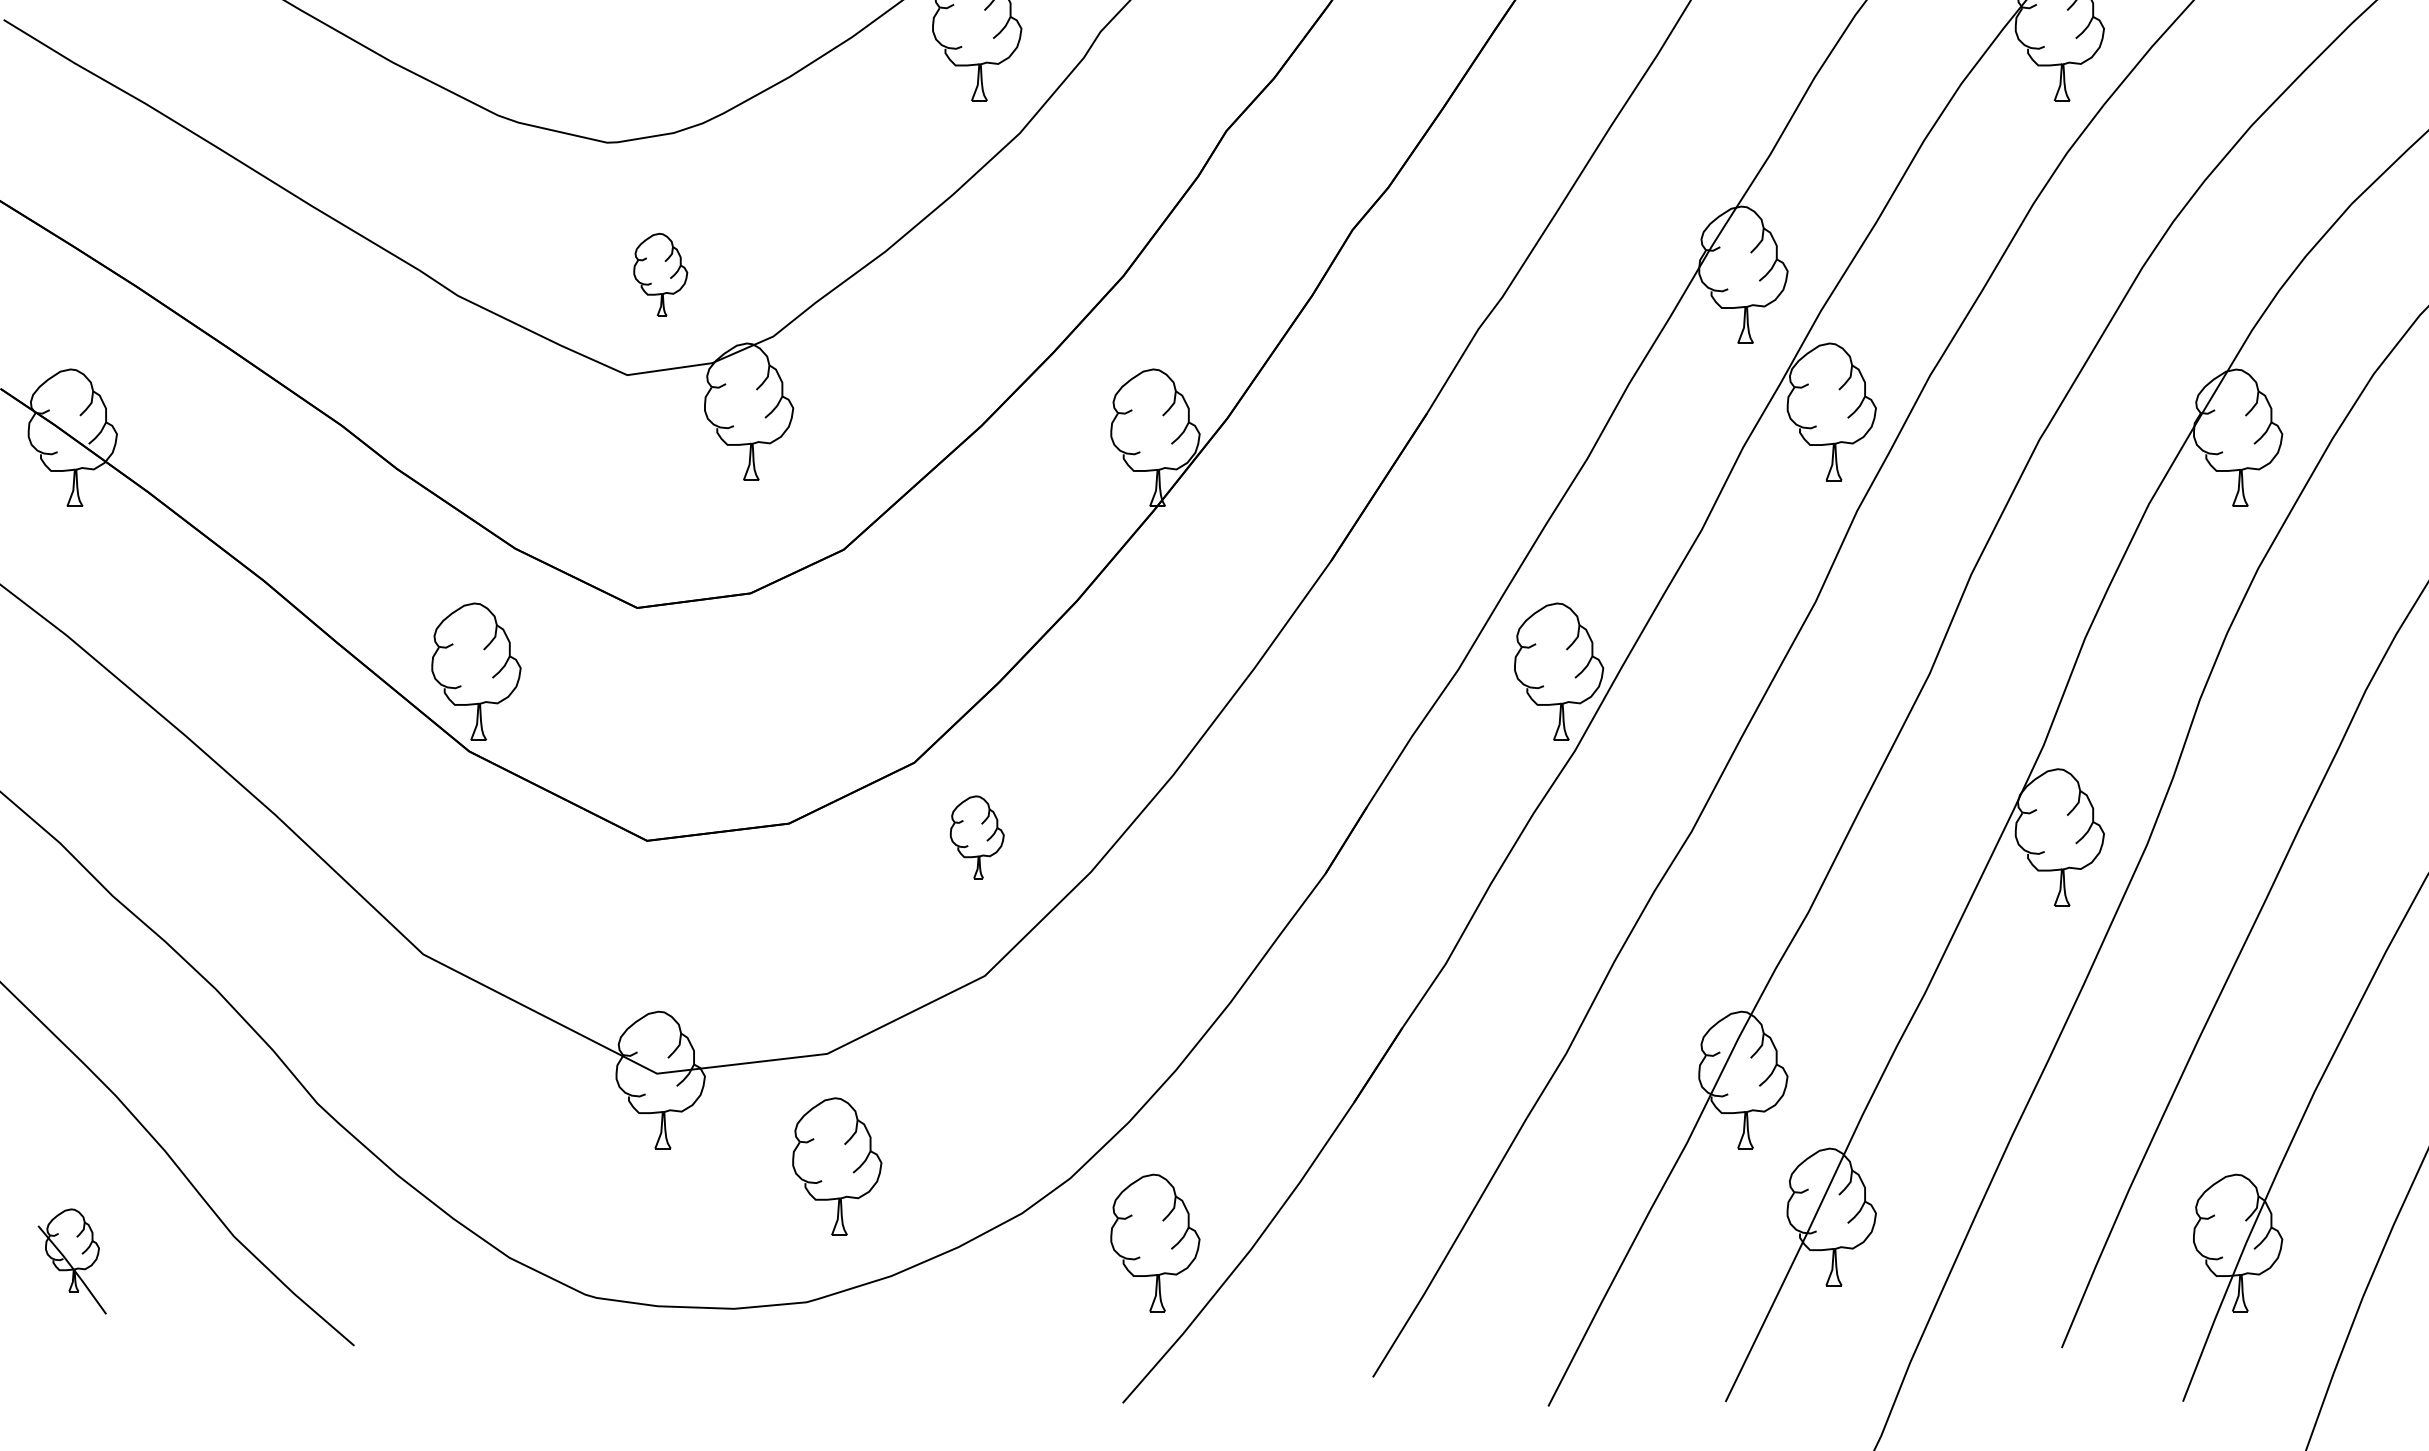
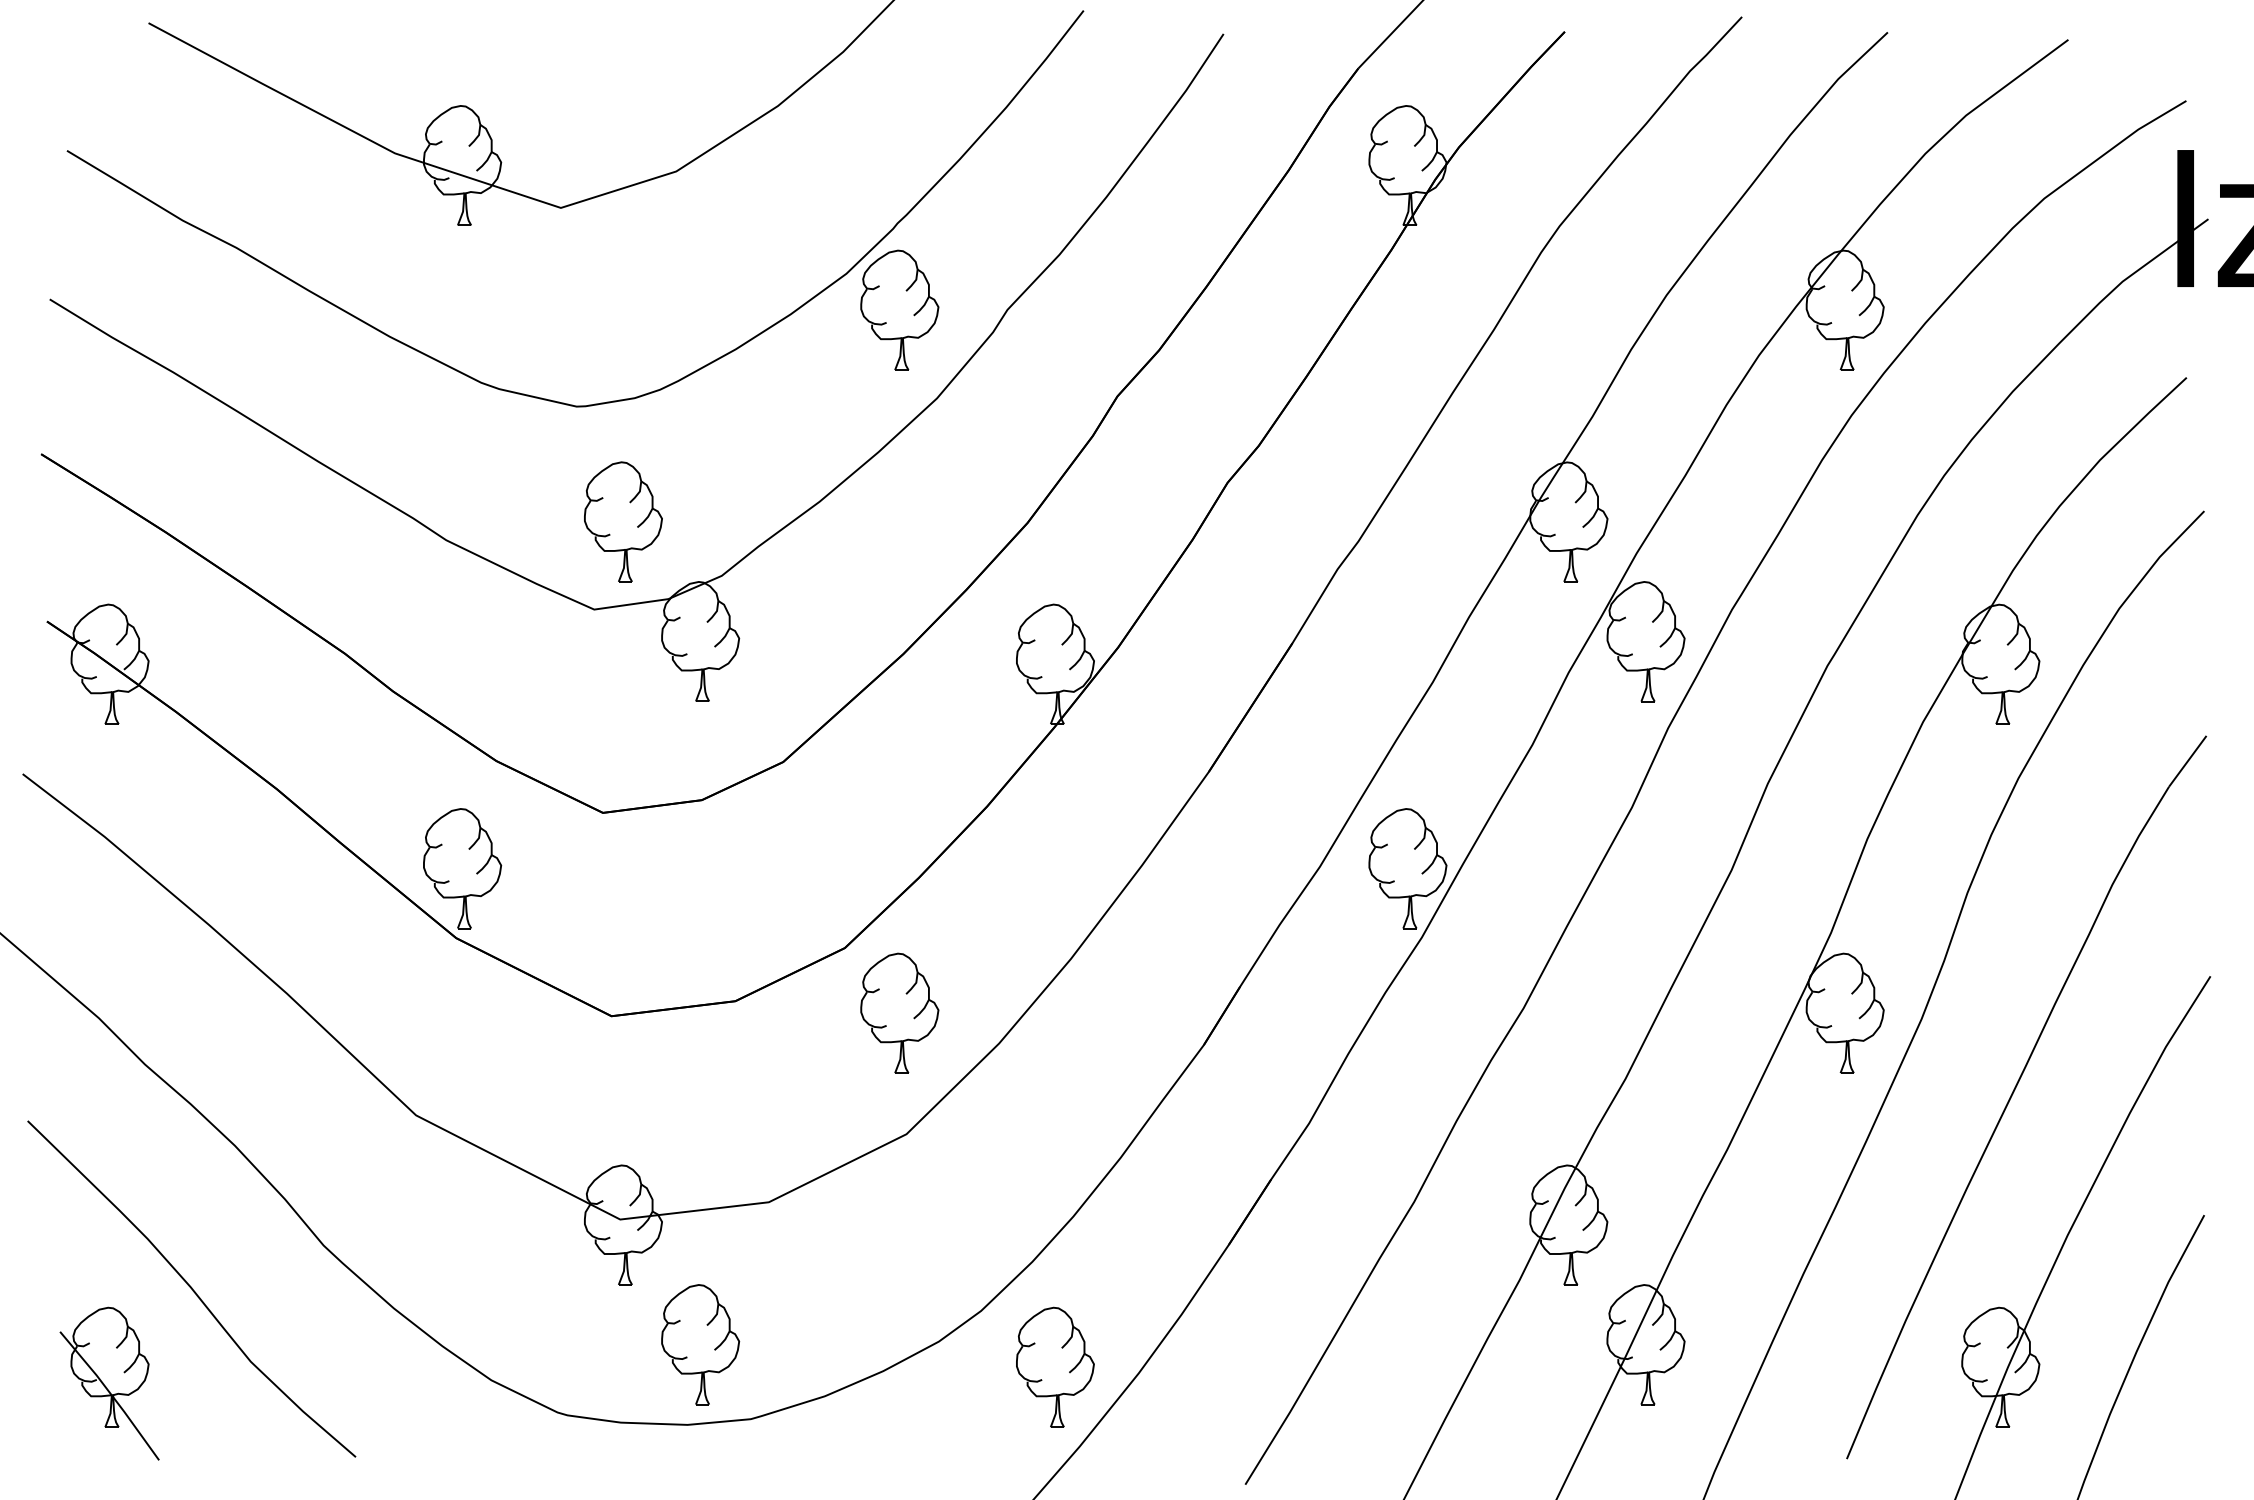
part: (660, 274) -> (623, 521), size x1.67
part: (976, 836) -> (899, 1012), size x1.67
part: (837, 1166) -> (700, 1344), moved
part: (72, 1261) -> (109, 1383), size x1.67

